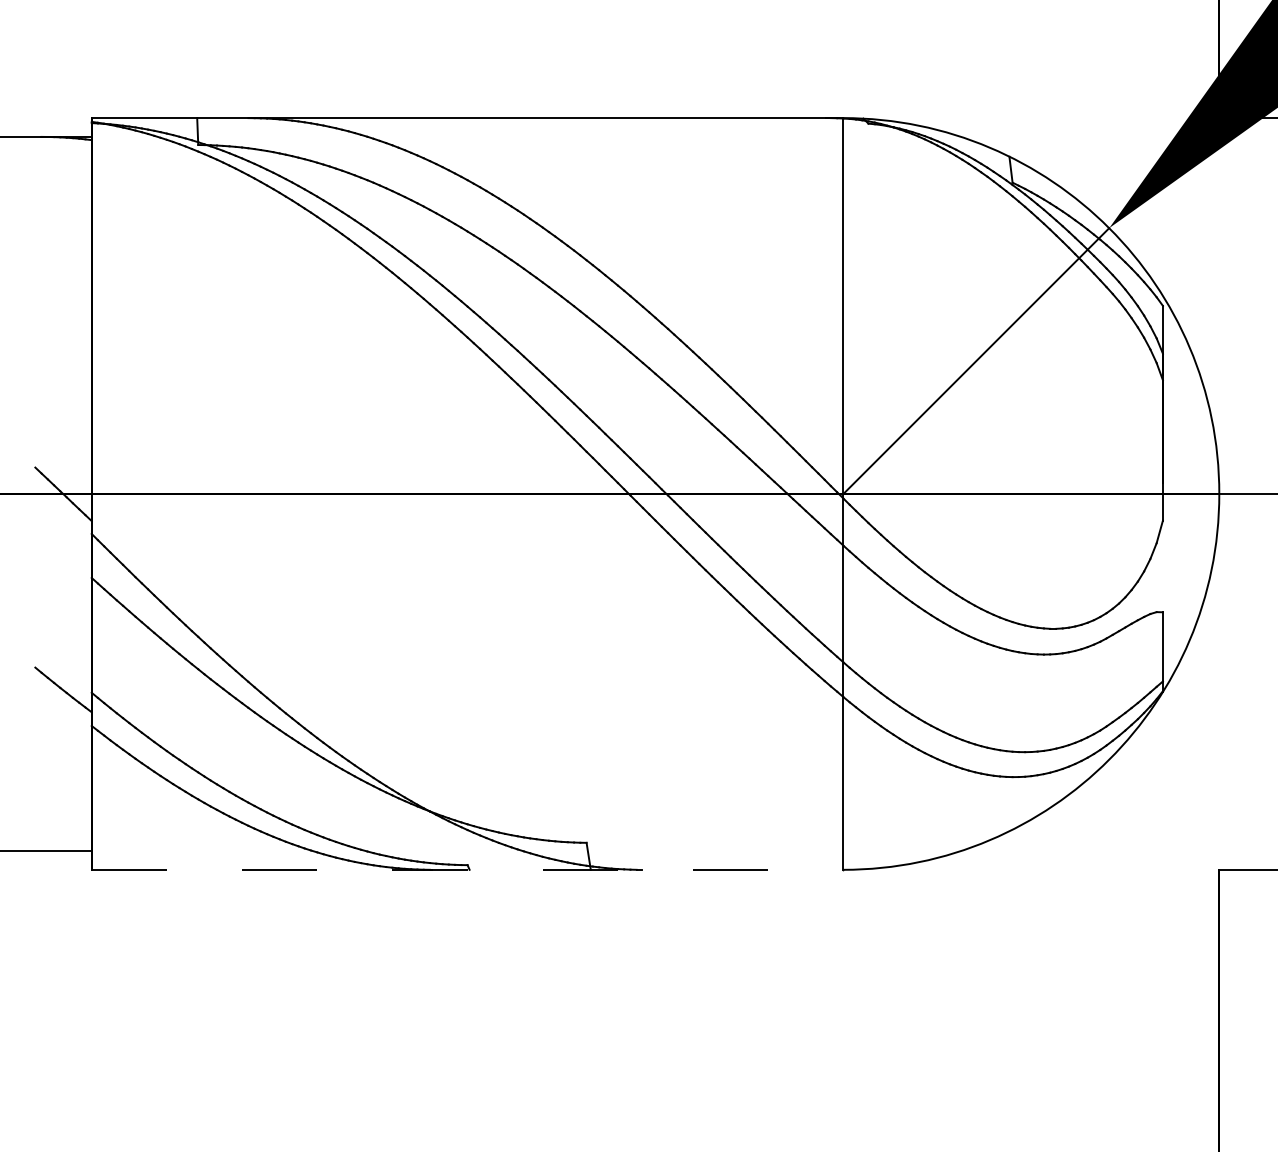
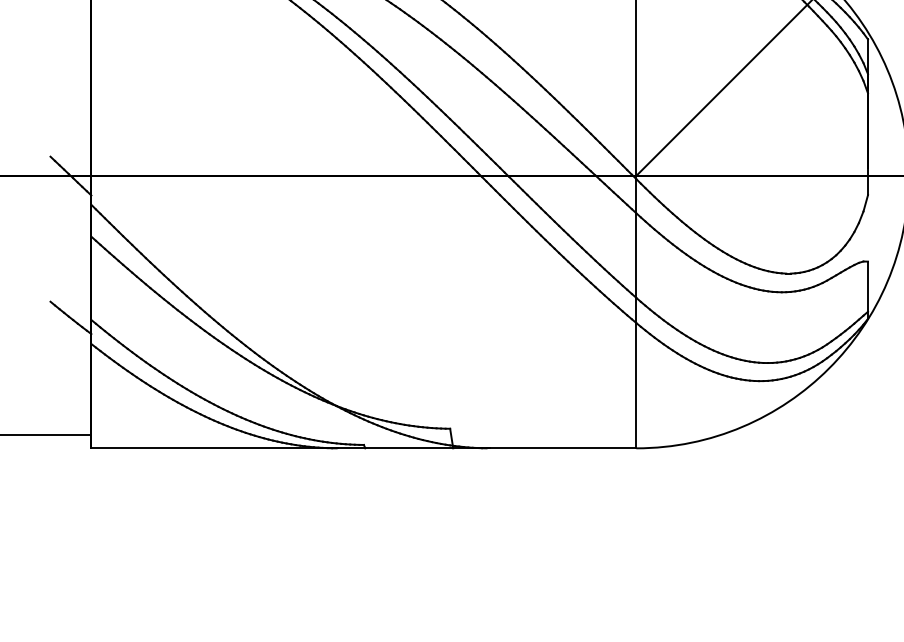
line: (467, 869) -> (363, 448), dashed -> solid

